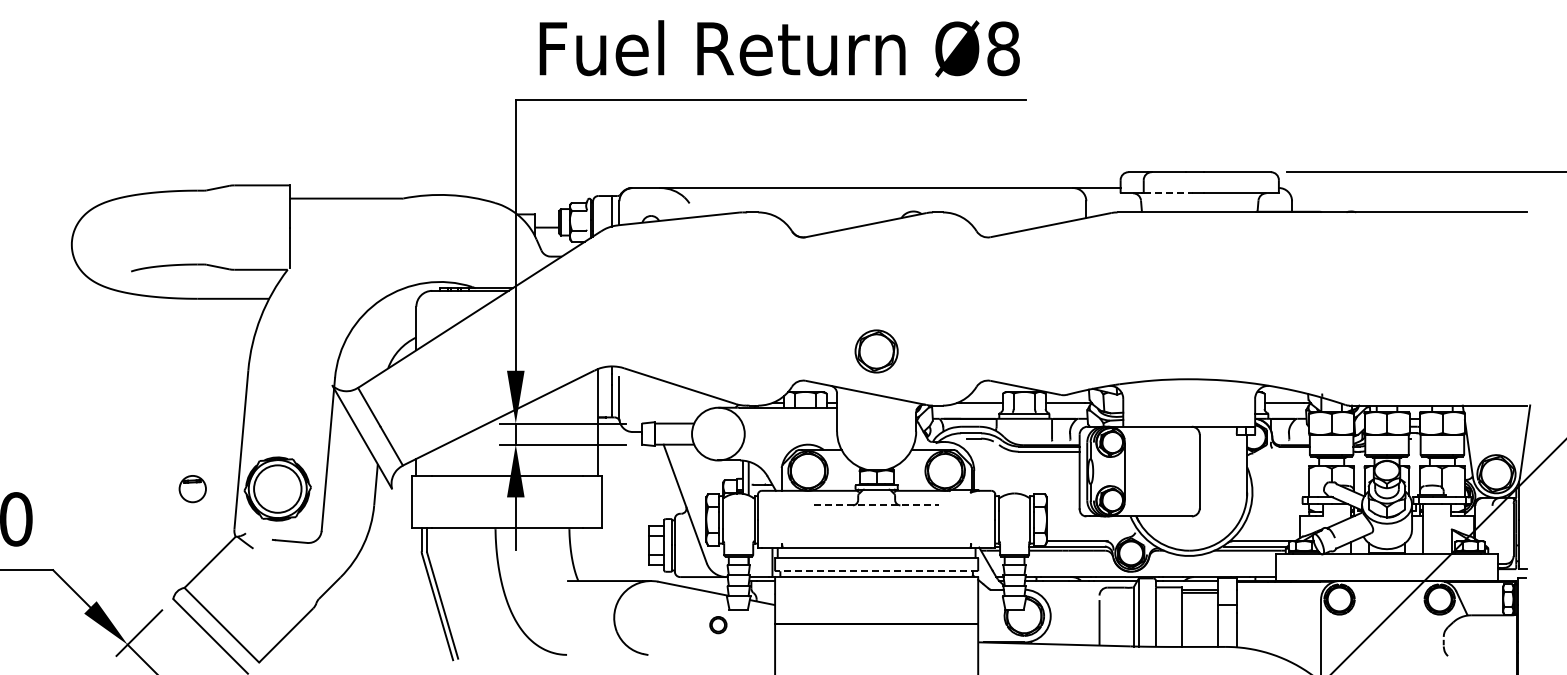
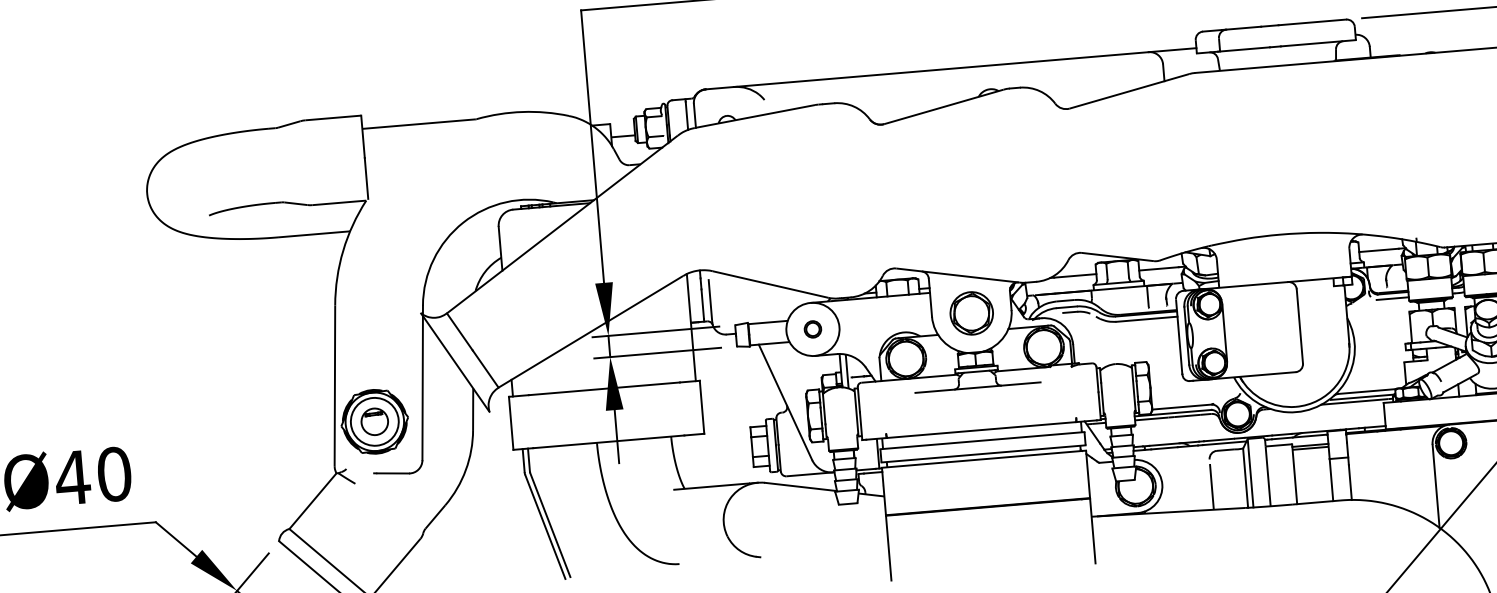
line: (1168, 193) -> (1244, 49), dashed -> solid
part: (876, 351) -> (971, 313), moved
line: (1293, 451) -> (1392, 298), added
part: (192, 489) -> (374, 422), moved
line: (877, 505) -> (978, 387), dashed -> solid
line: (876, 571) -> (983, 454), dashed -> solid
circle: (718, 625) -> (813, 329), moved

